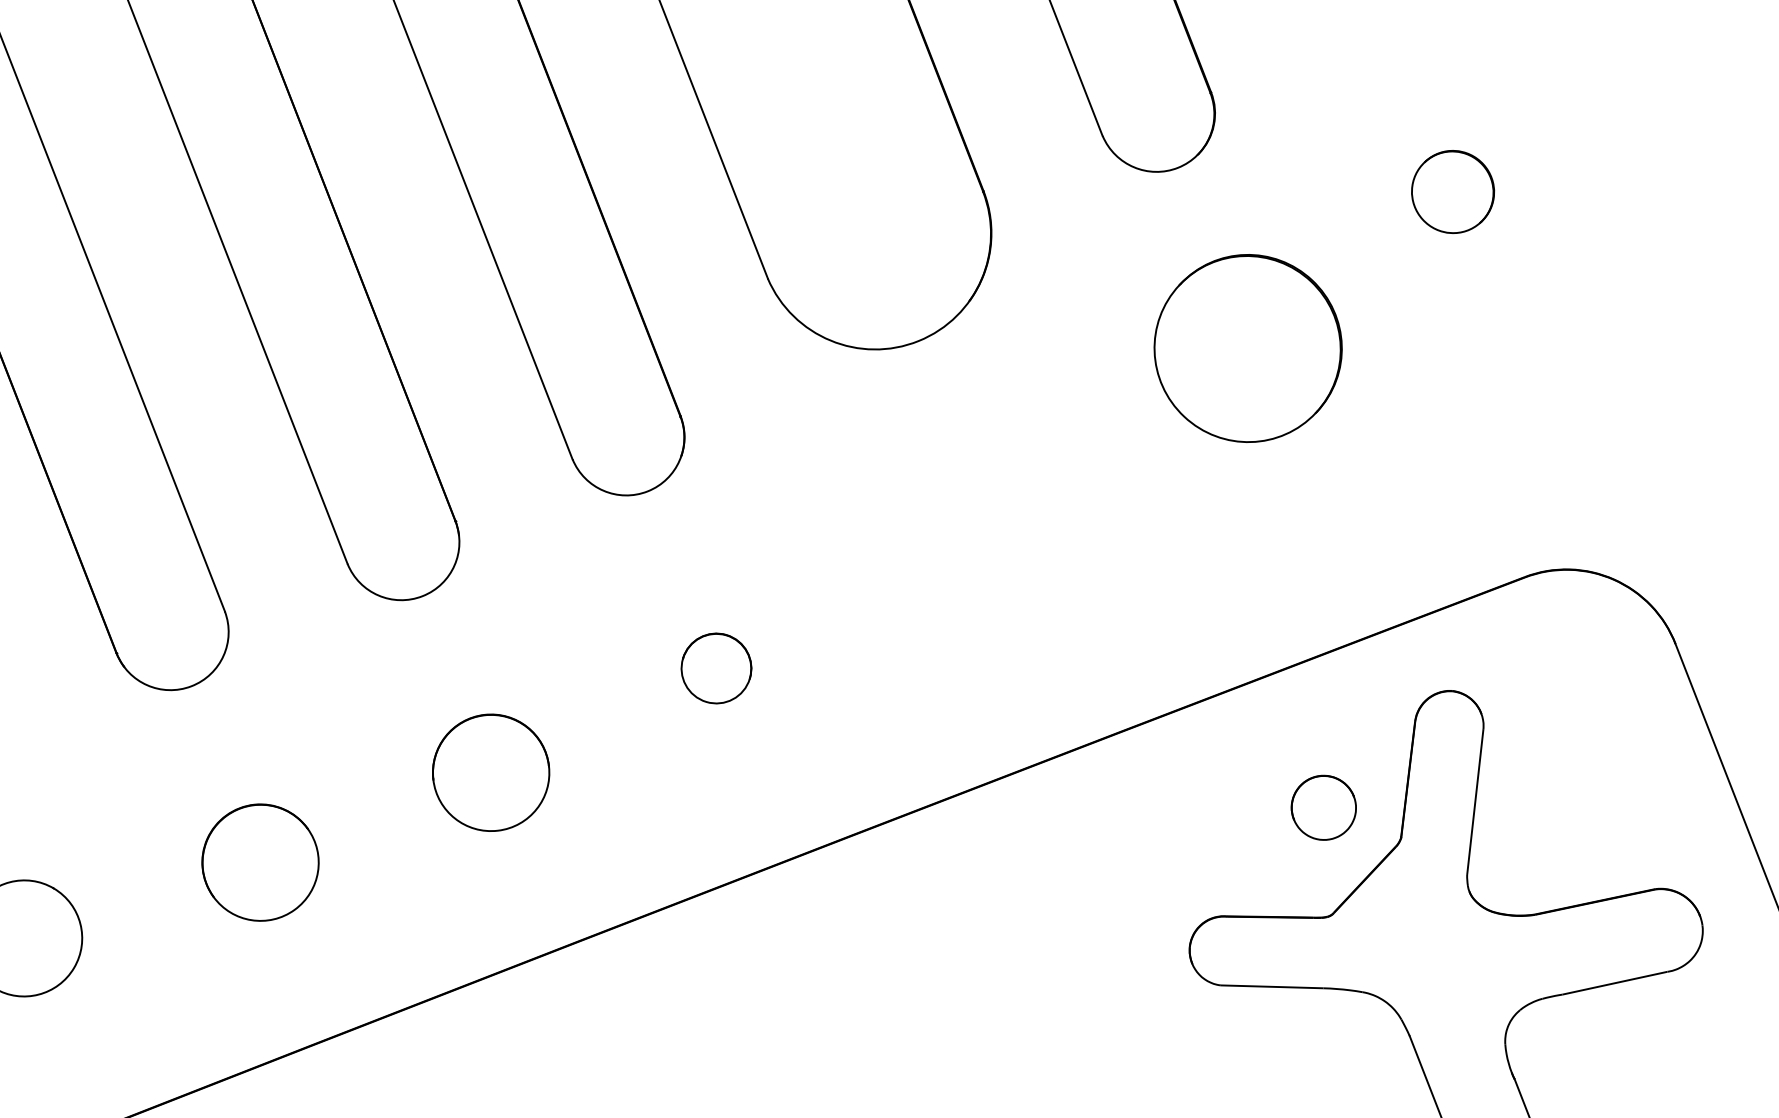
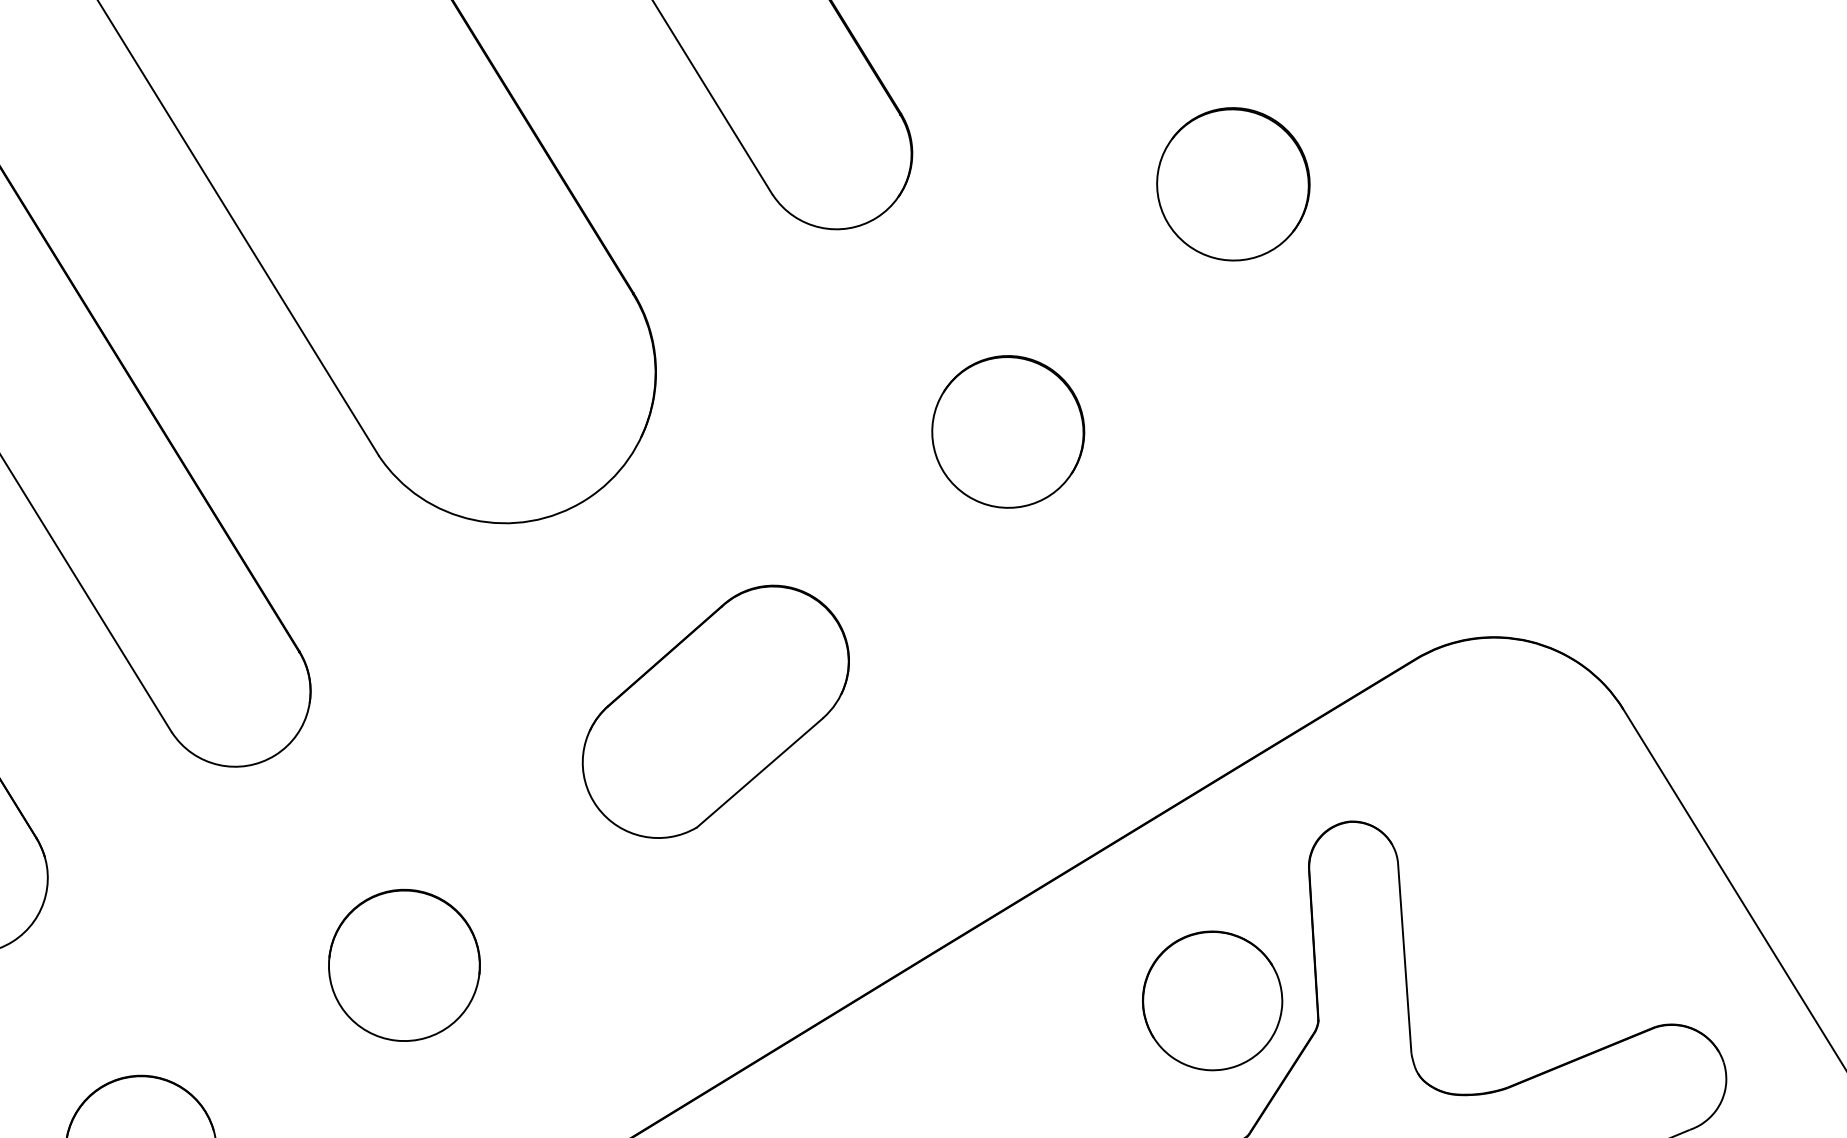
part: (1452, 191) -> (1232, 183), size x1.43
part: (1247, 347) -> (1007, 431), size x0.62
part: (987, 519) -> (715, 711), added
part: (716, 668) -> (404, 965), size x1.67
part: (1323, 807) -> (1212, 1000), size x1.67

